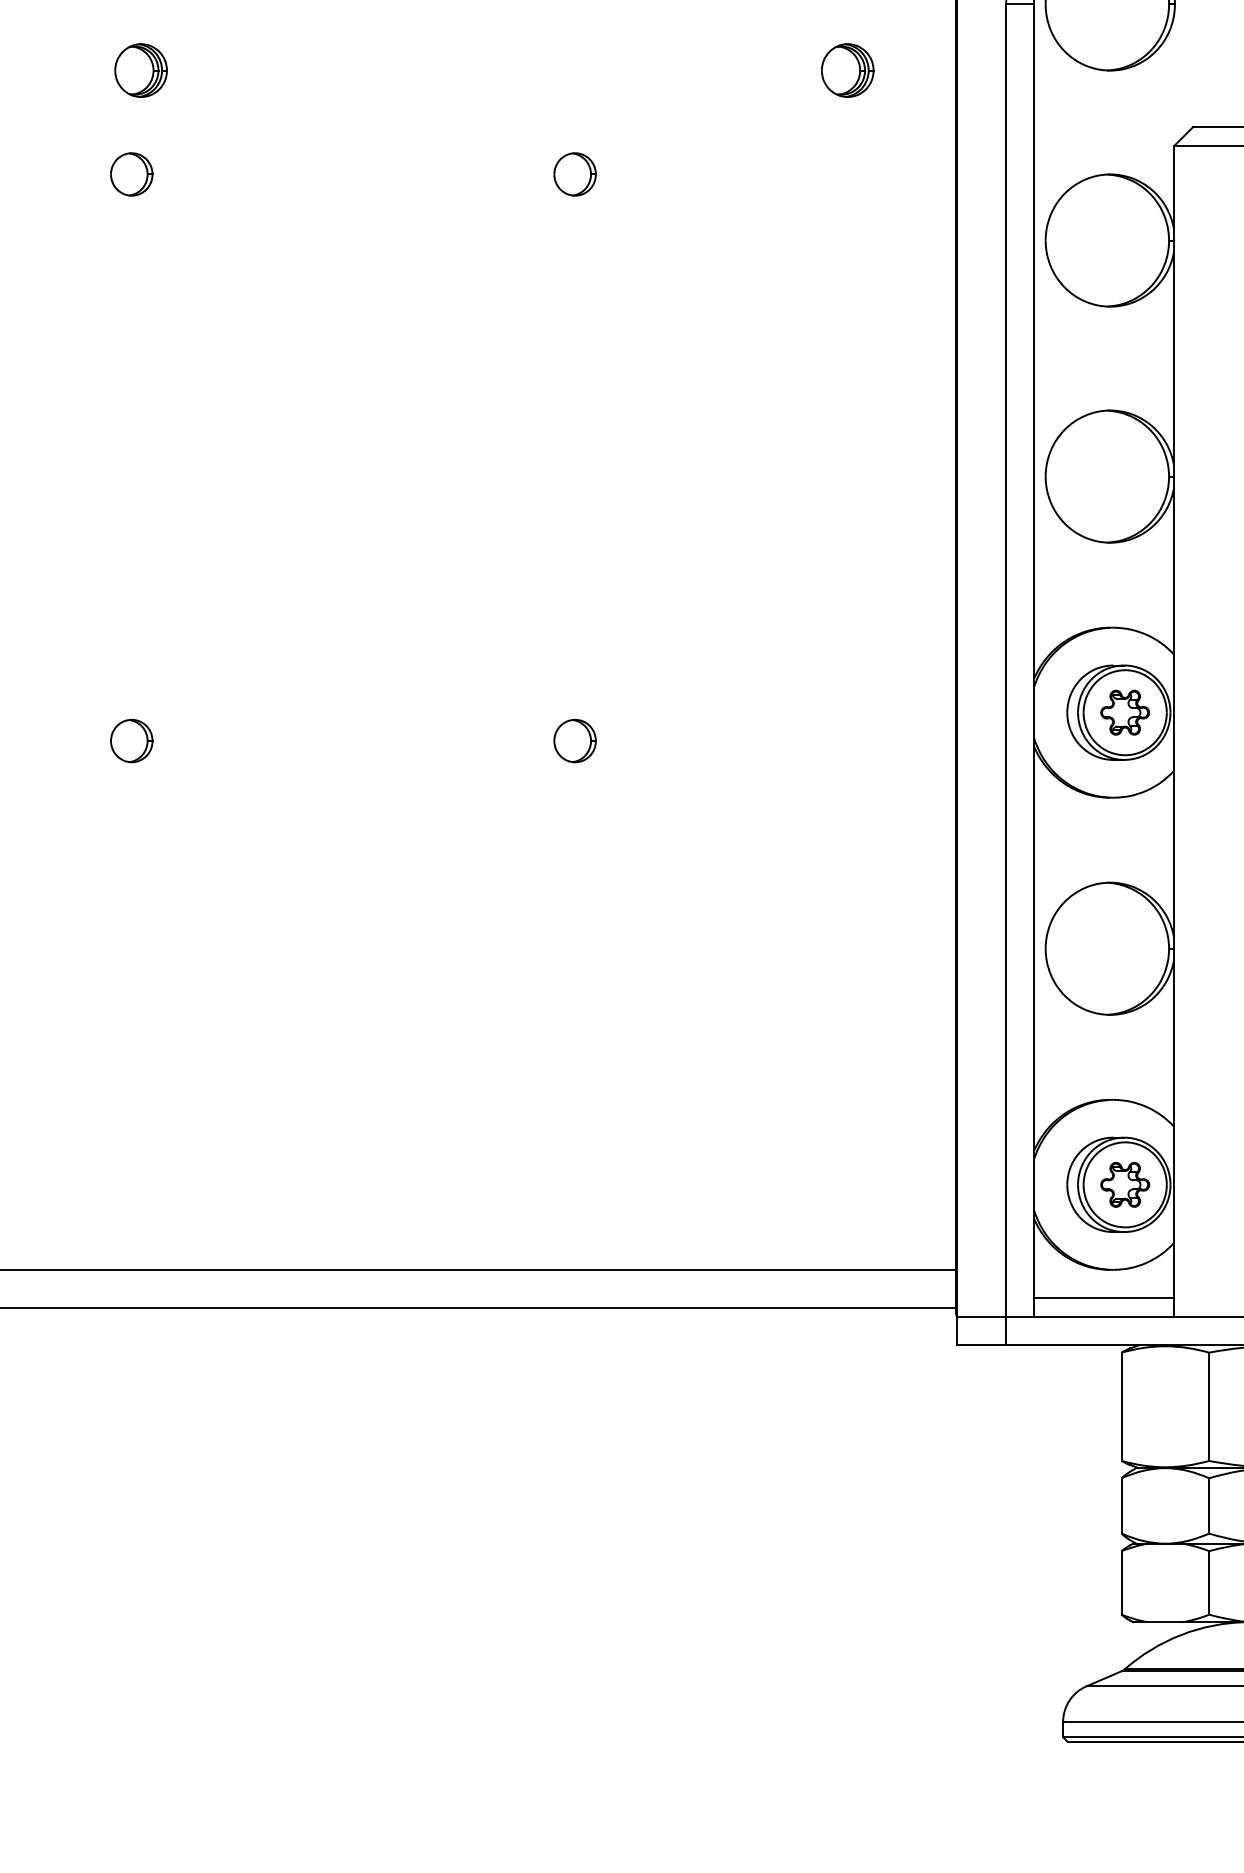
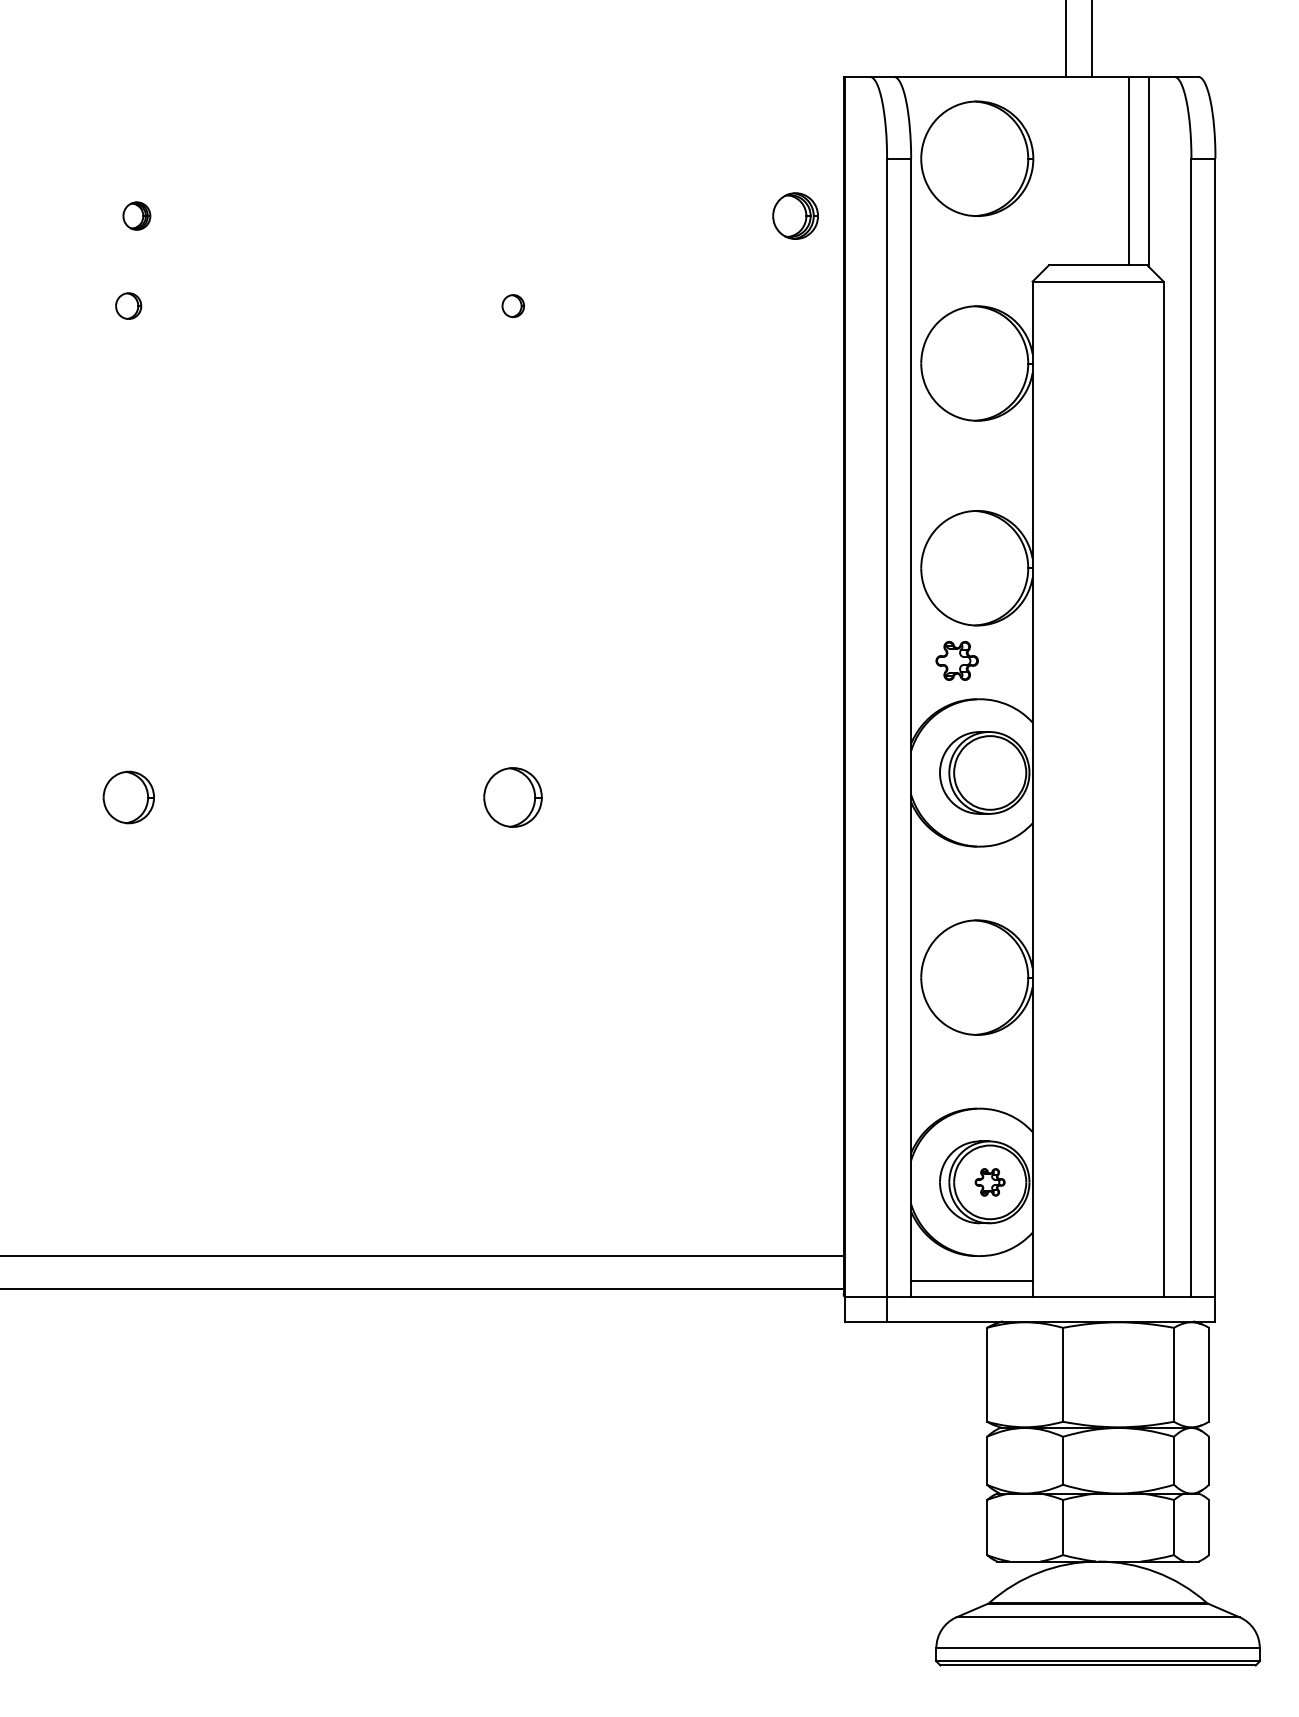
part: (140, 69) -> (136, 215), size x0.6
part: (847, 69) -> (795, 215), moved
part: (131, 173) -> (128, 305), size x0.7
part: (575, 173) -> (513, 305), size x0.6
part: (1124, 712) -> (956, 660), moved
part: (131, 741) -> (128, 797), size x1.4
part: (575, 741) -> (513, 797), size x1.6
part: (1124, 1185) -> (989, 1182), size x0.7

